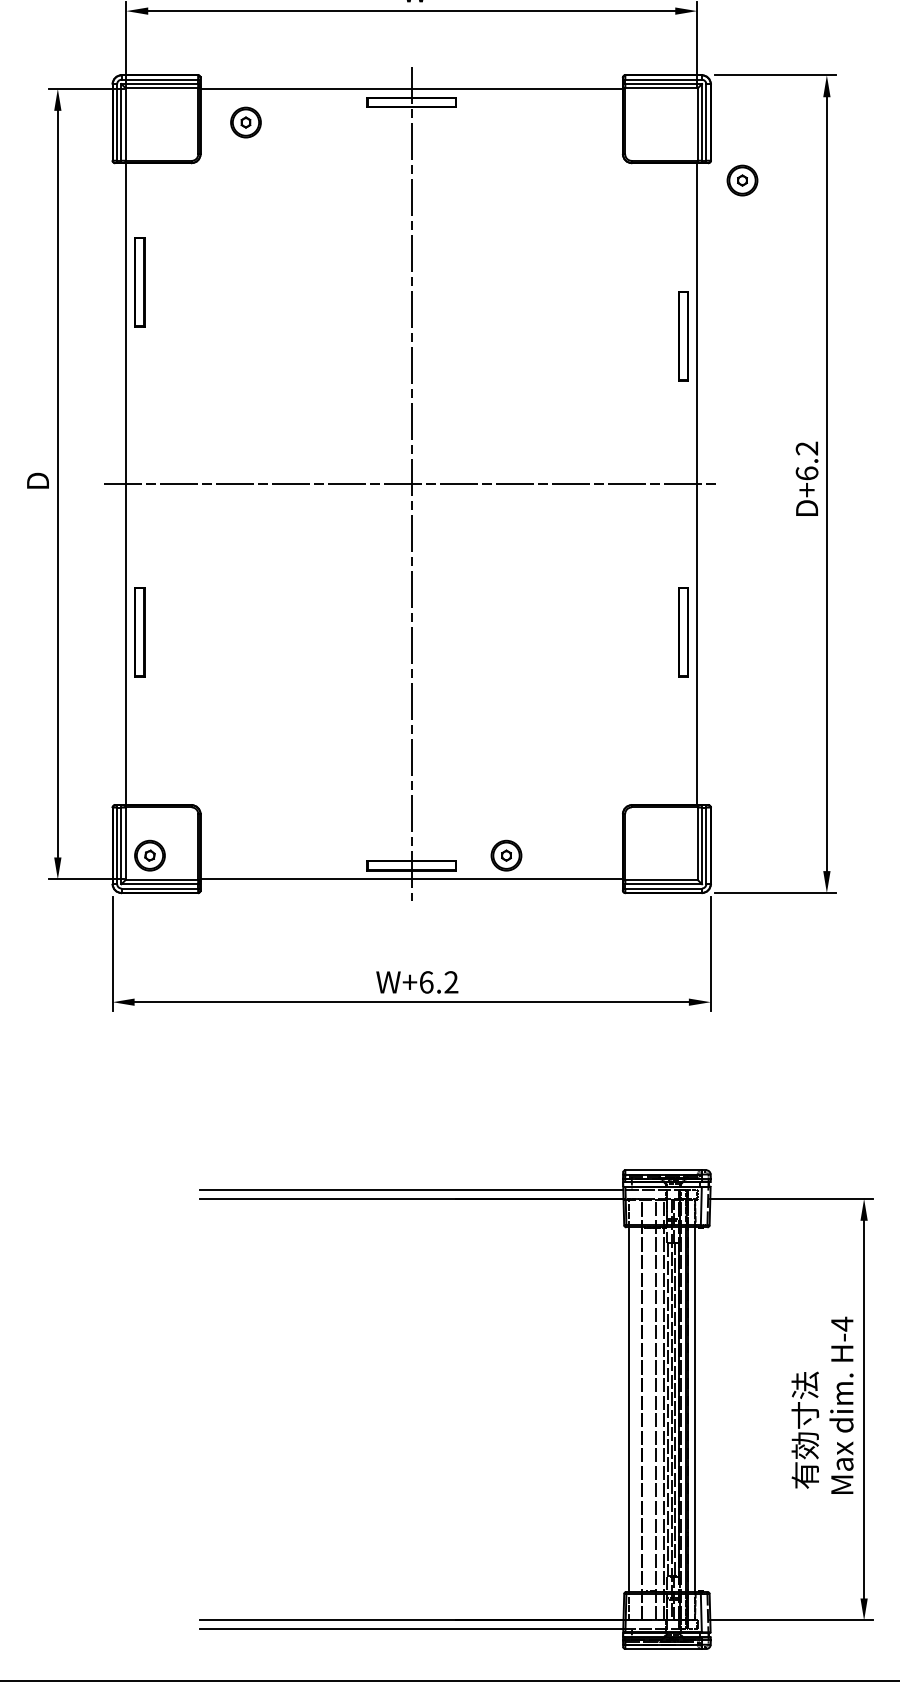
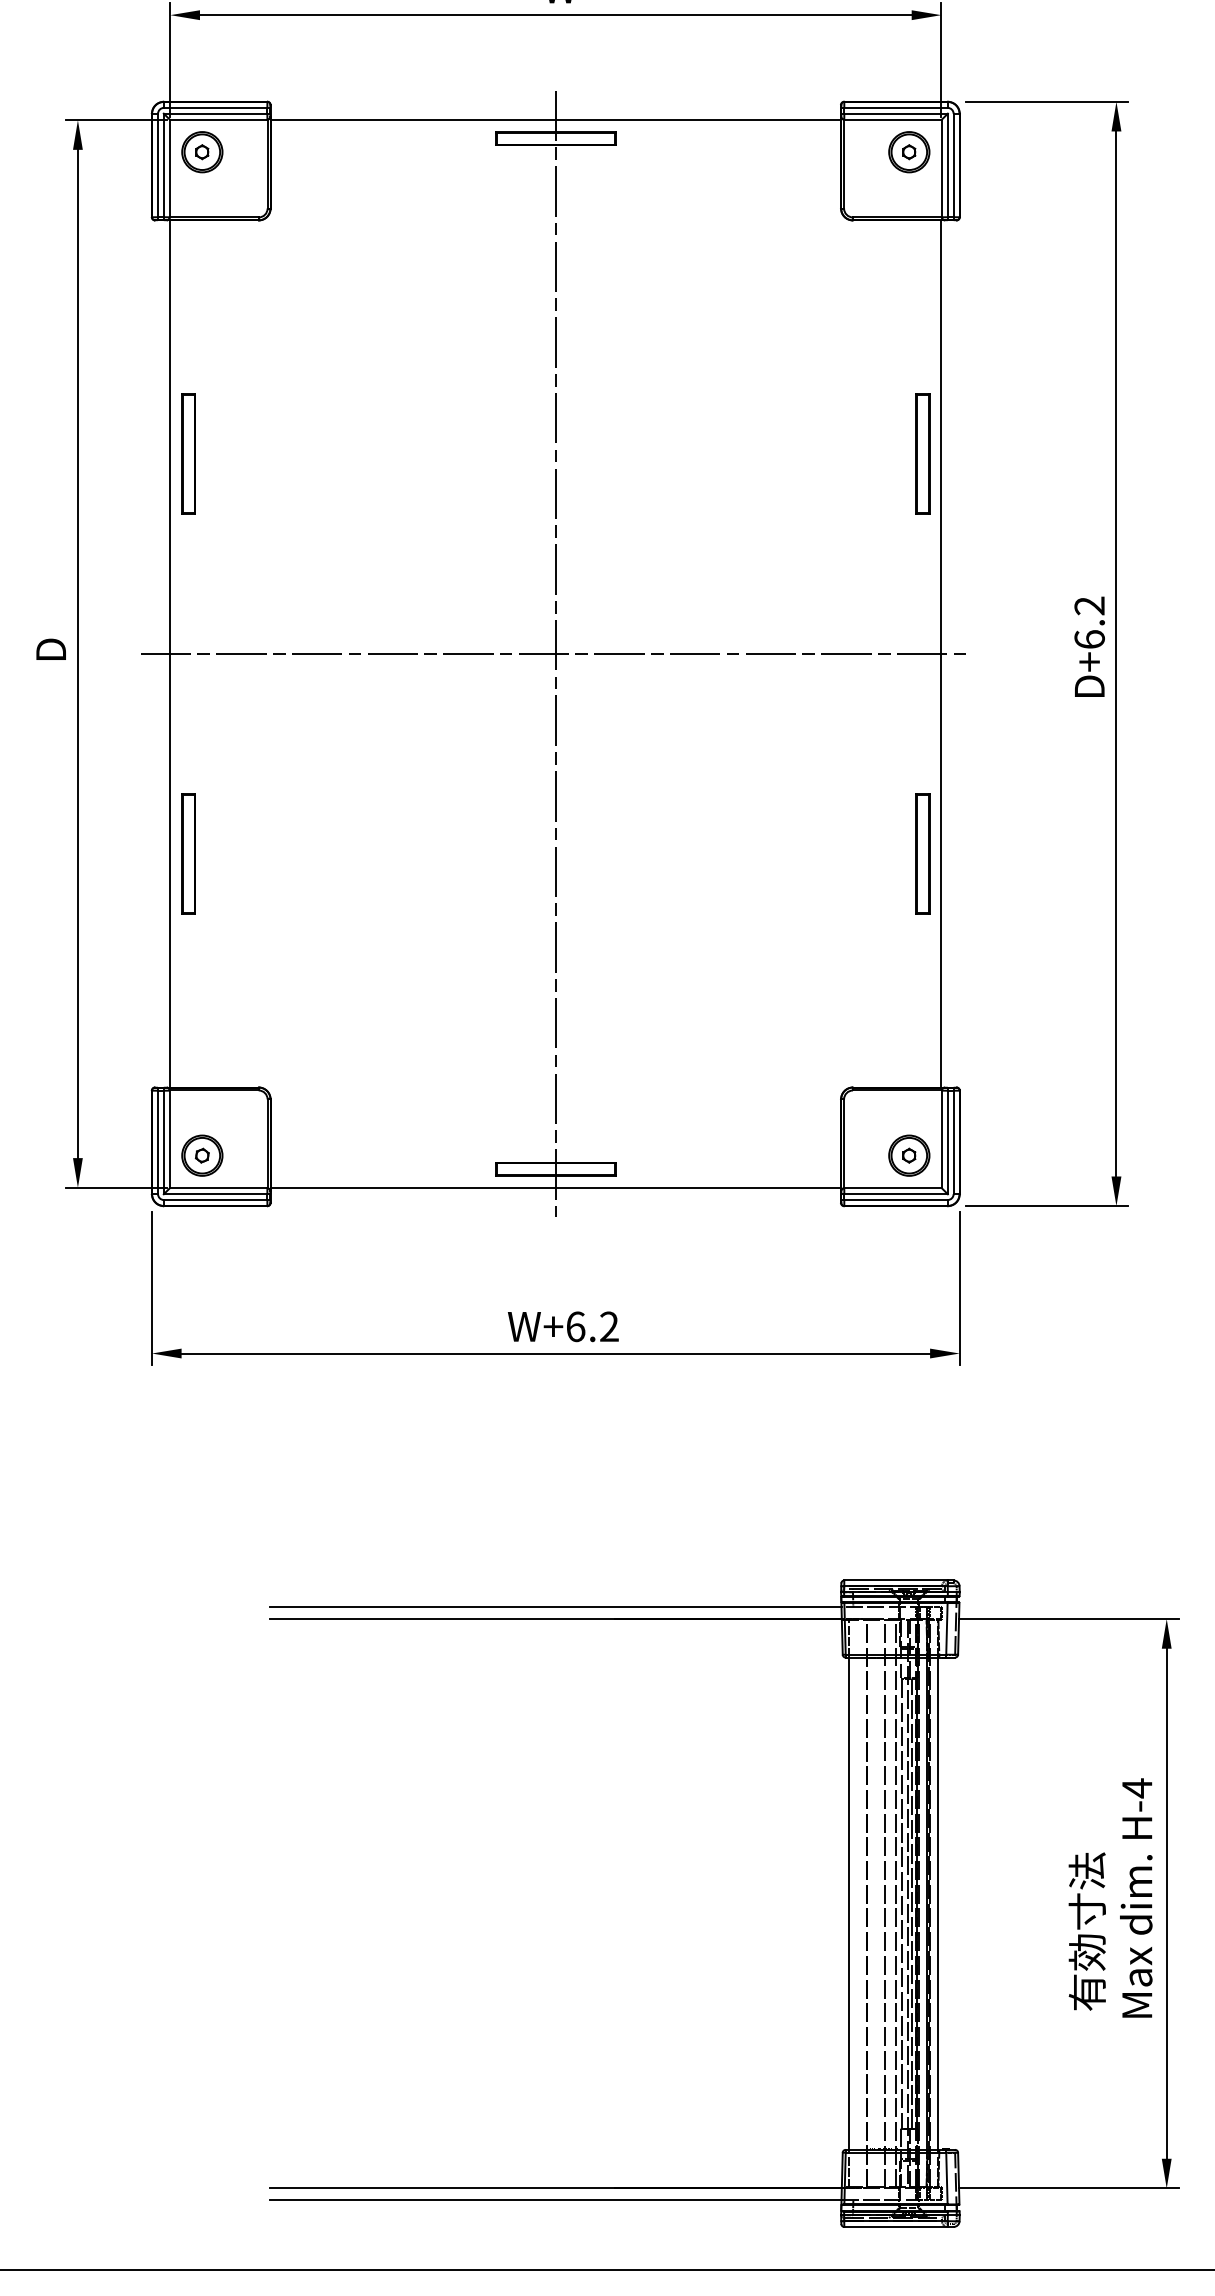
part: (245, 122) -> (201, 152), moved
part: (742, 180) -> (909, 152), moved
part: (139, 282) -> (188, 454), moved
part: (506, 855) -> (909, 1155), moved

